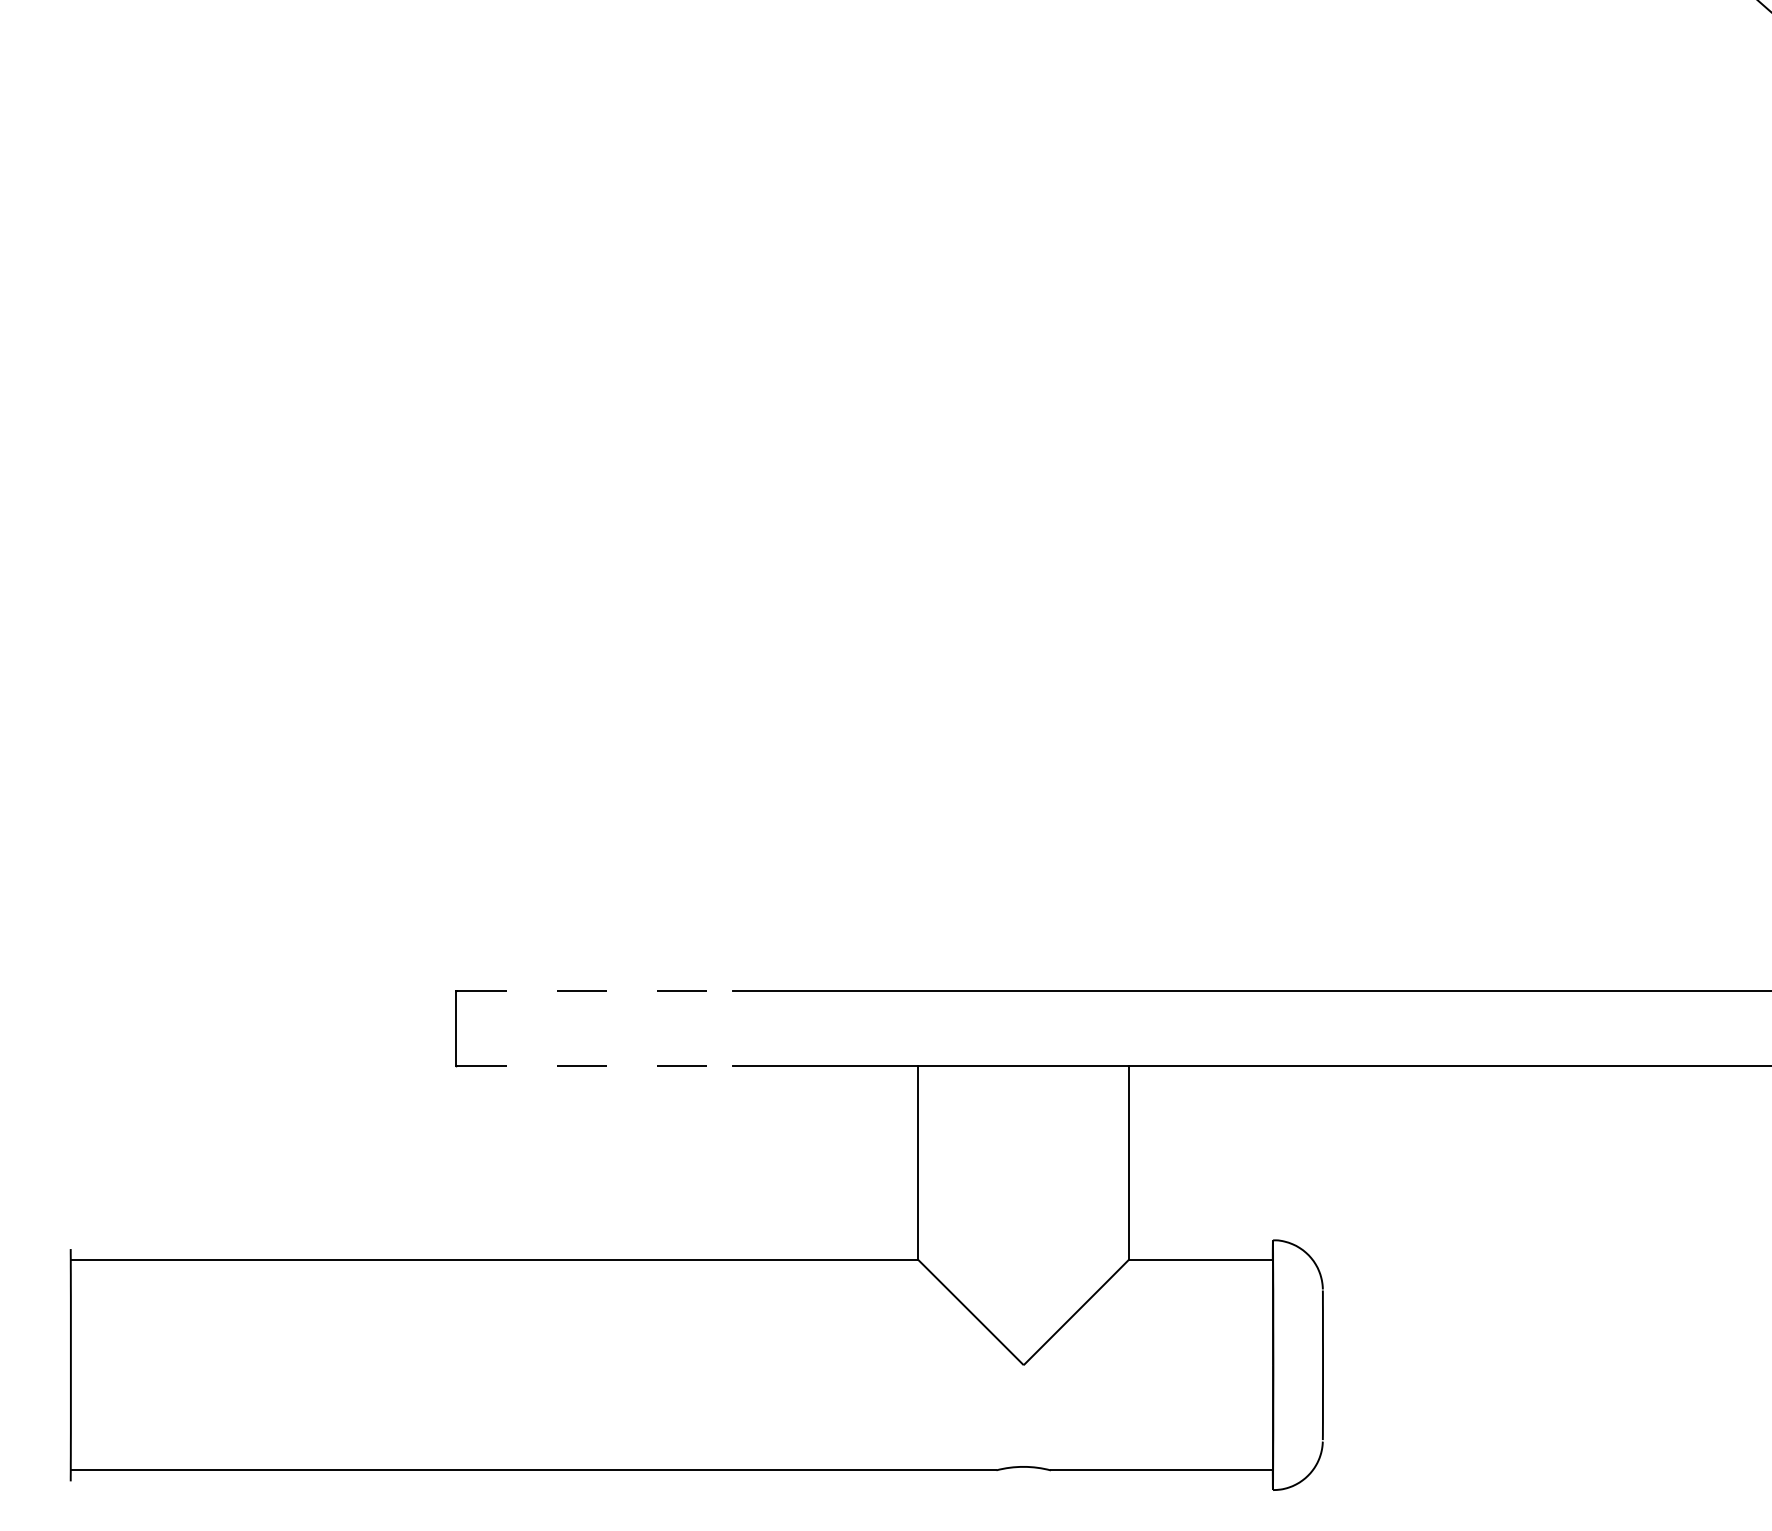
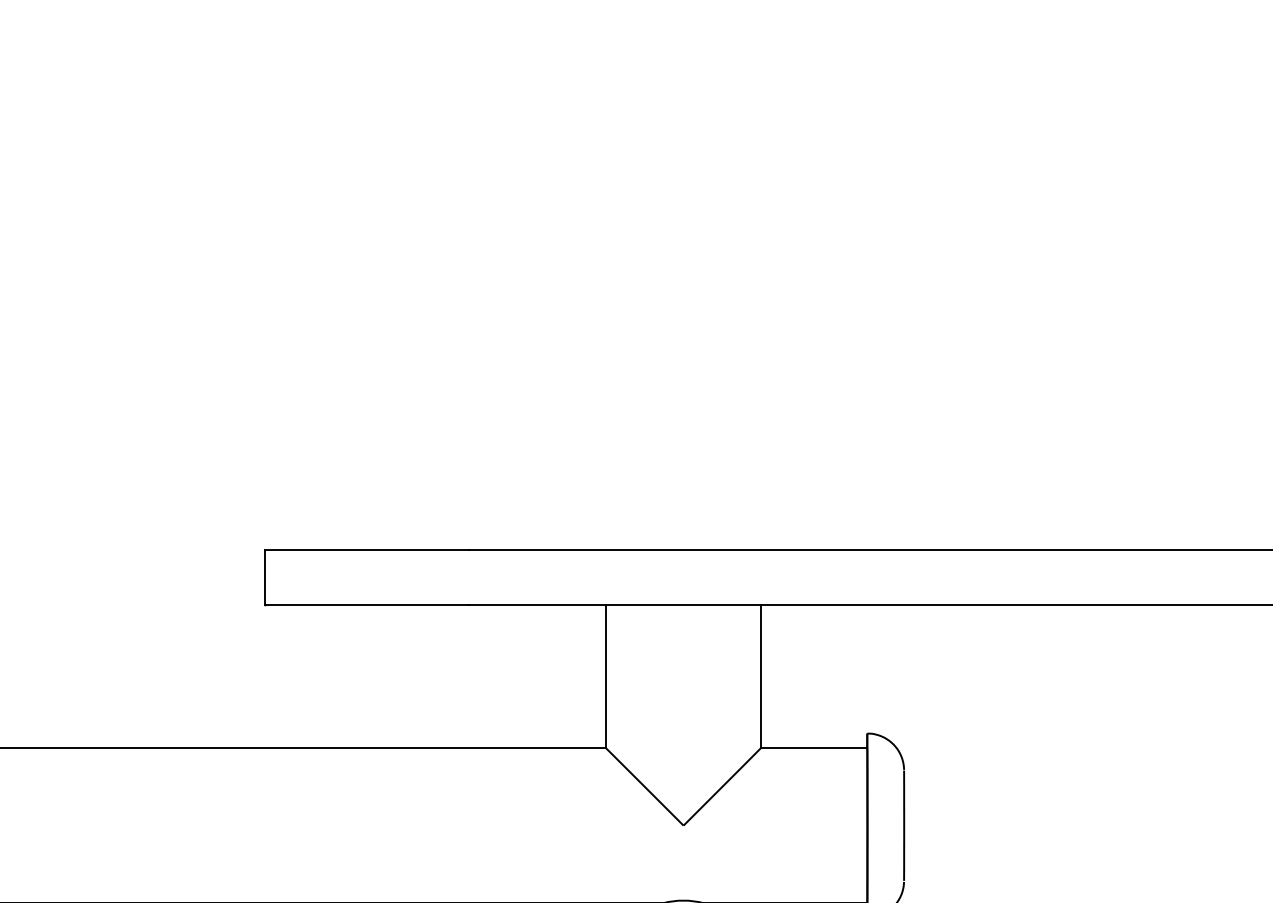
line: (595, 991) -> (367, 550), dashed -> solid
line: (595, 1065) -> (367, 604), dashed -> solid

